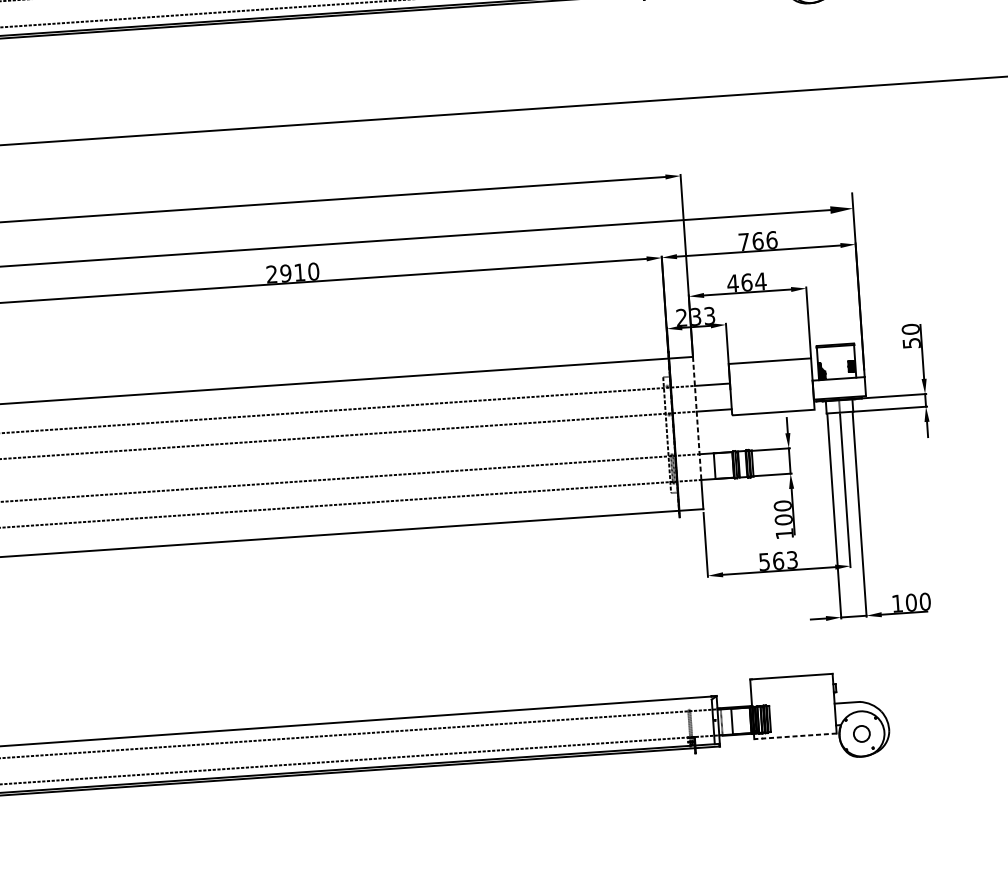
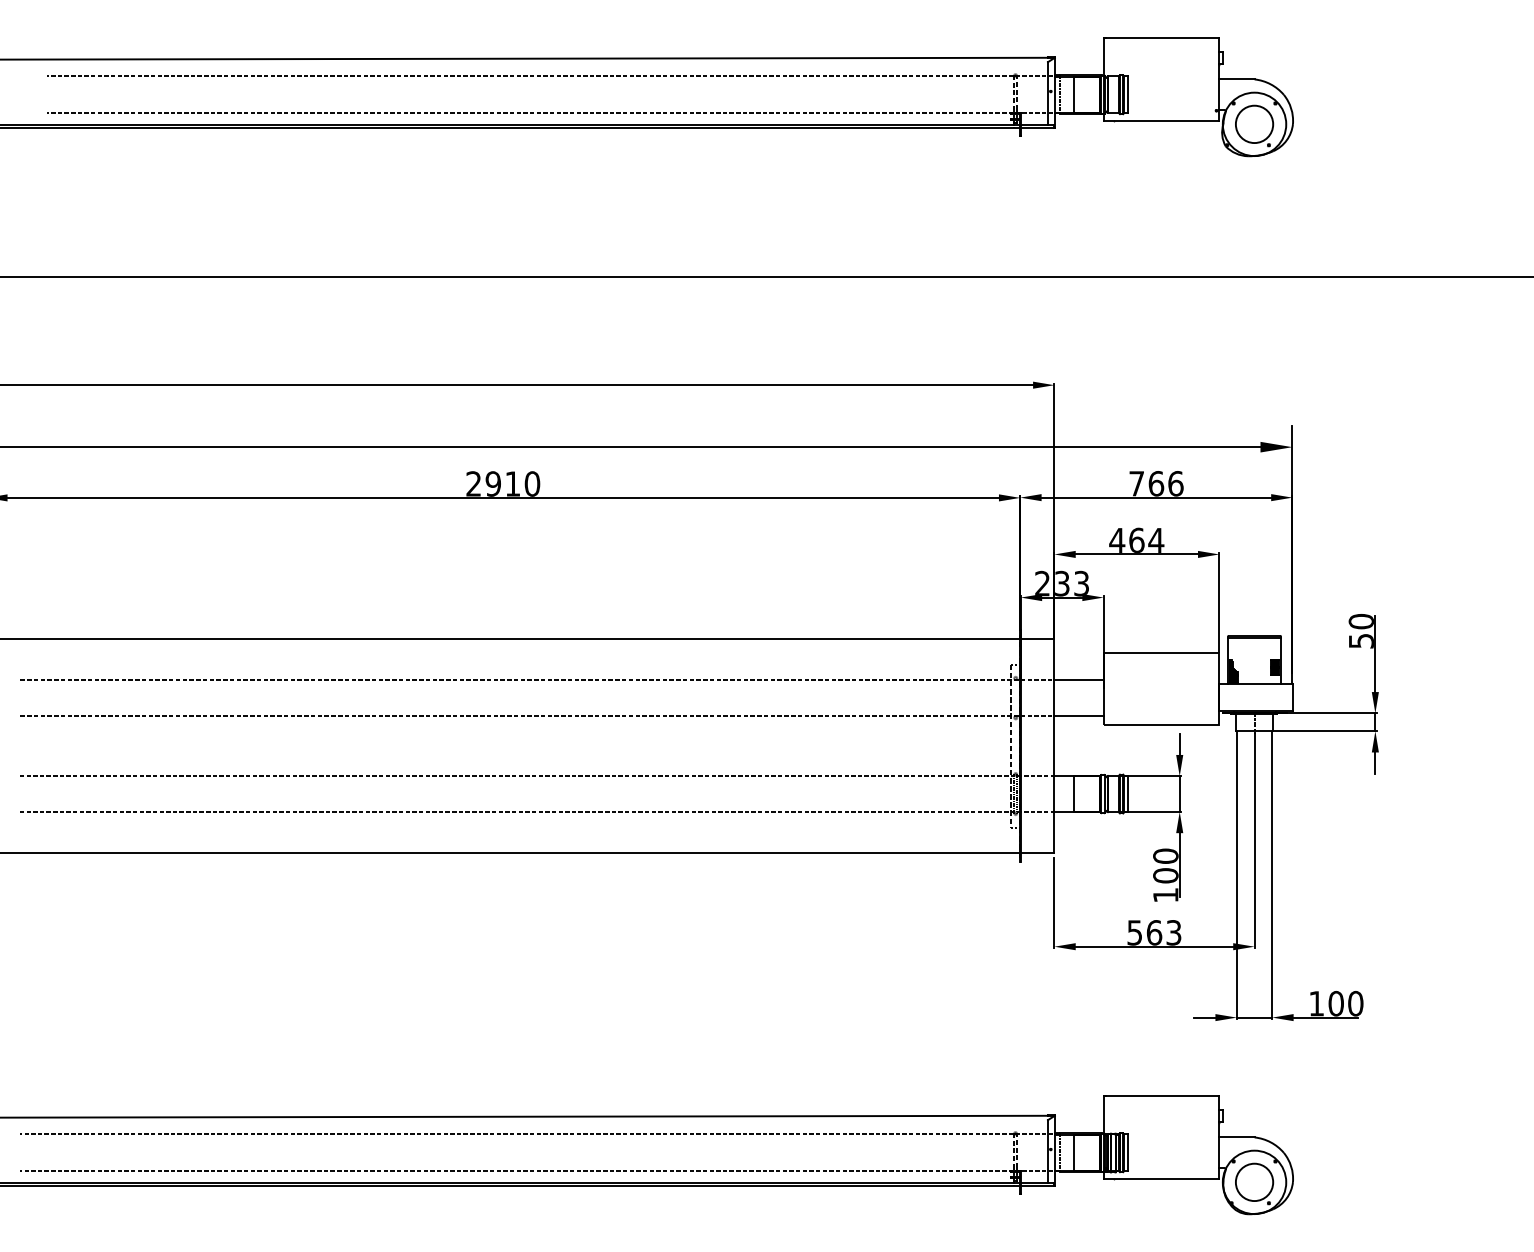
line: (697, 419) -> (1054, 726), dashed -> solid
circle: (861, 734) -> (1254, 1182), size x1.67
line: (795, 736) -> (1161, 1179), dashed -> solid

